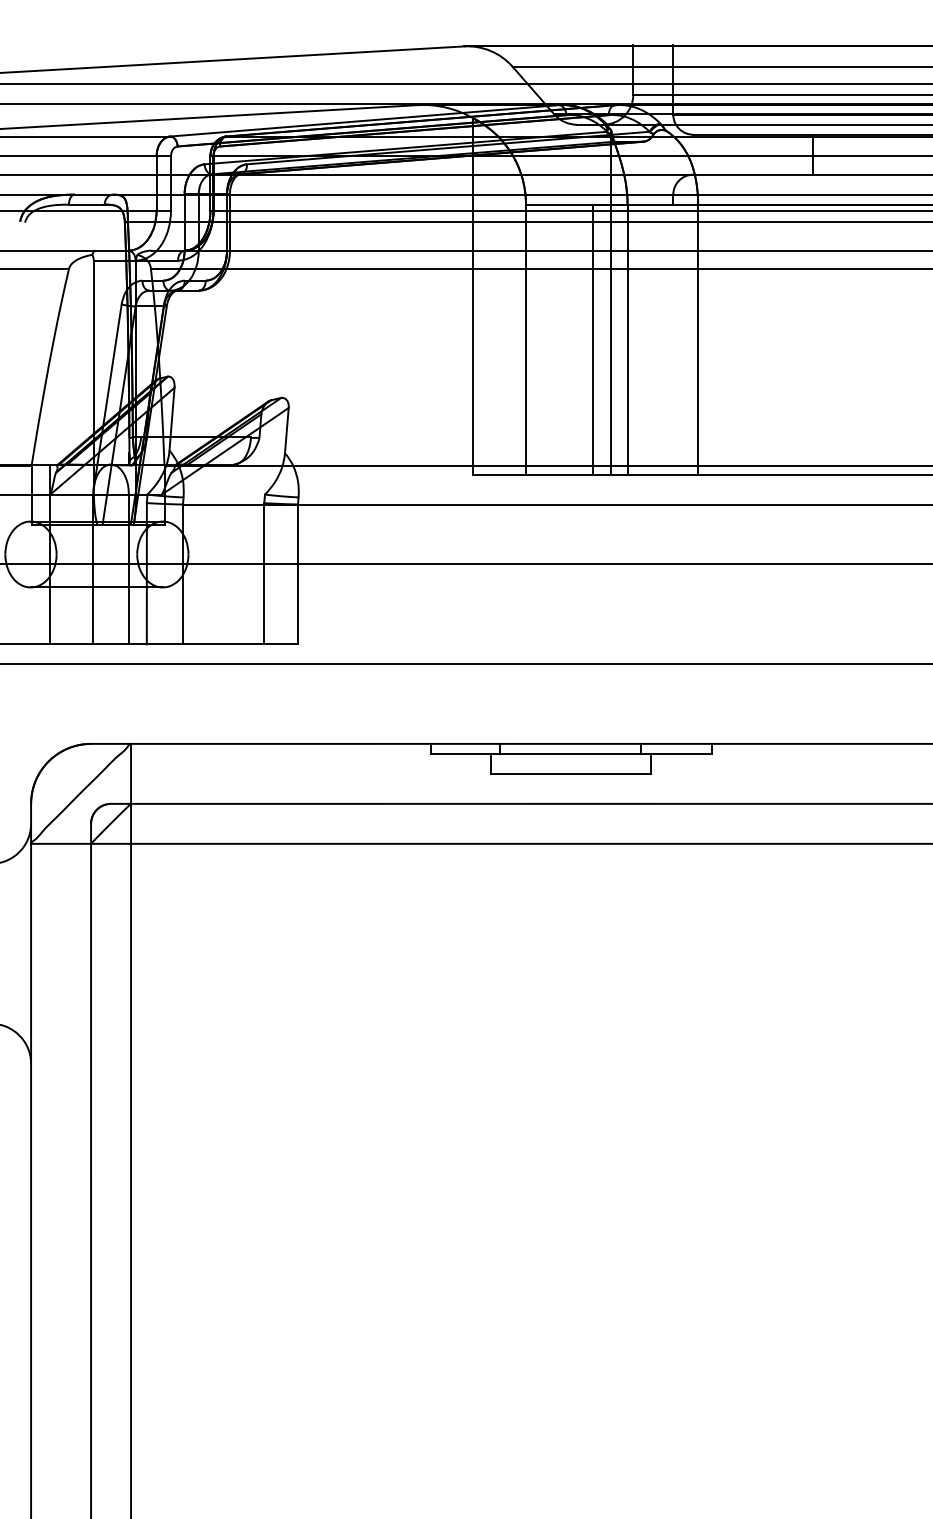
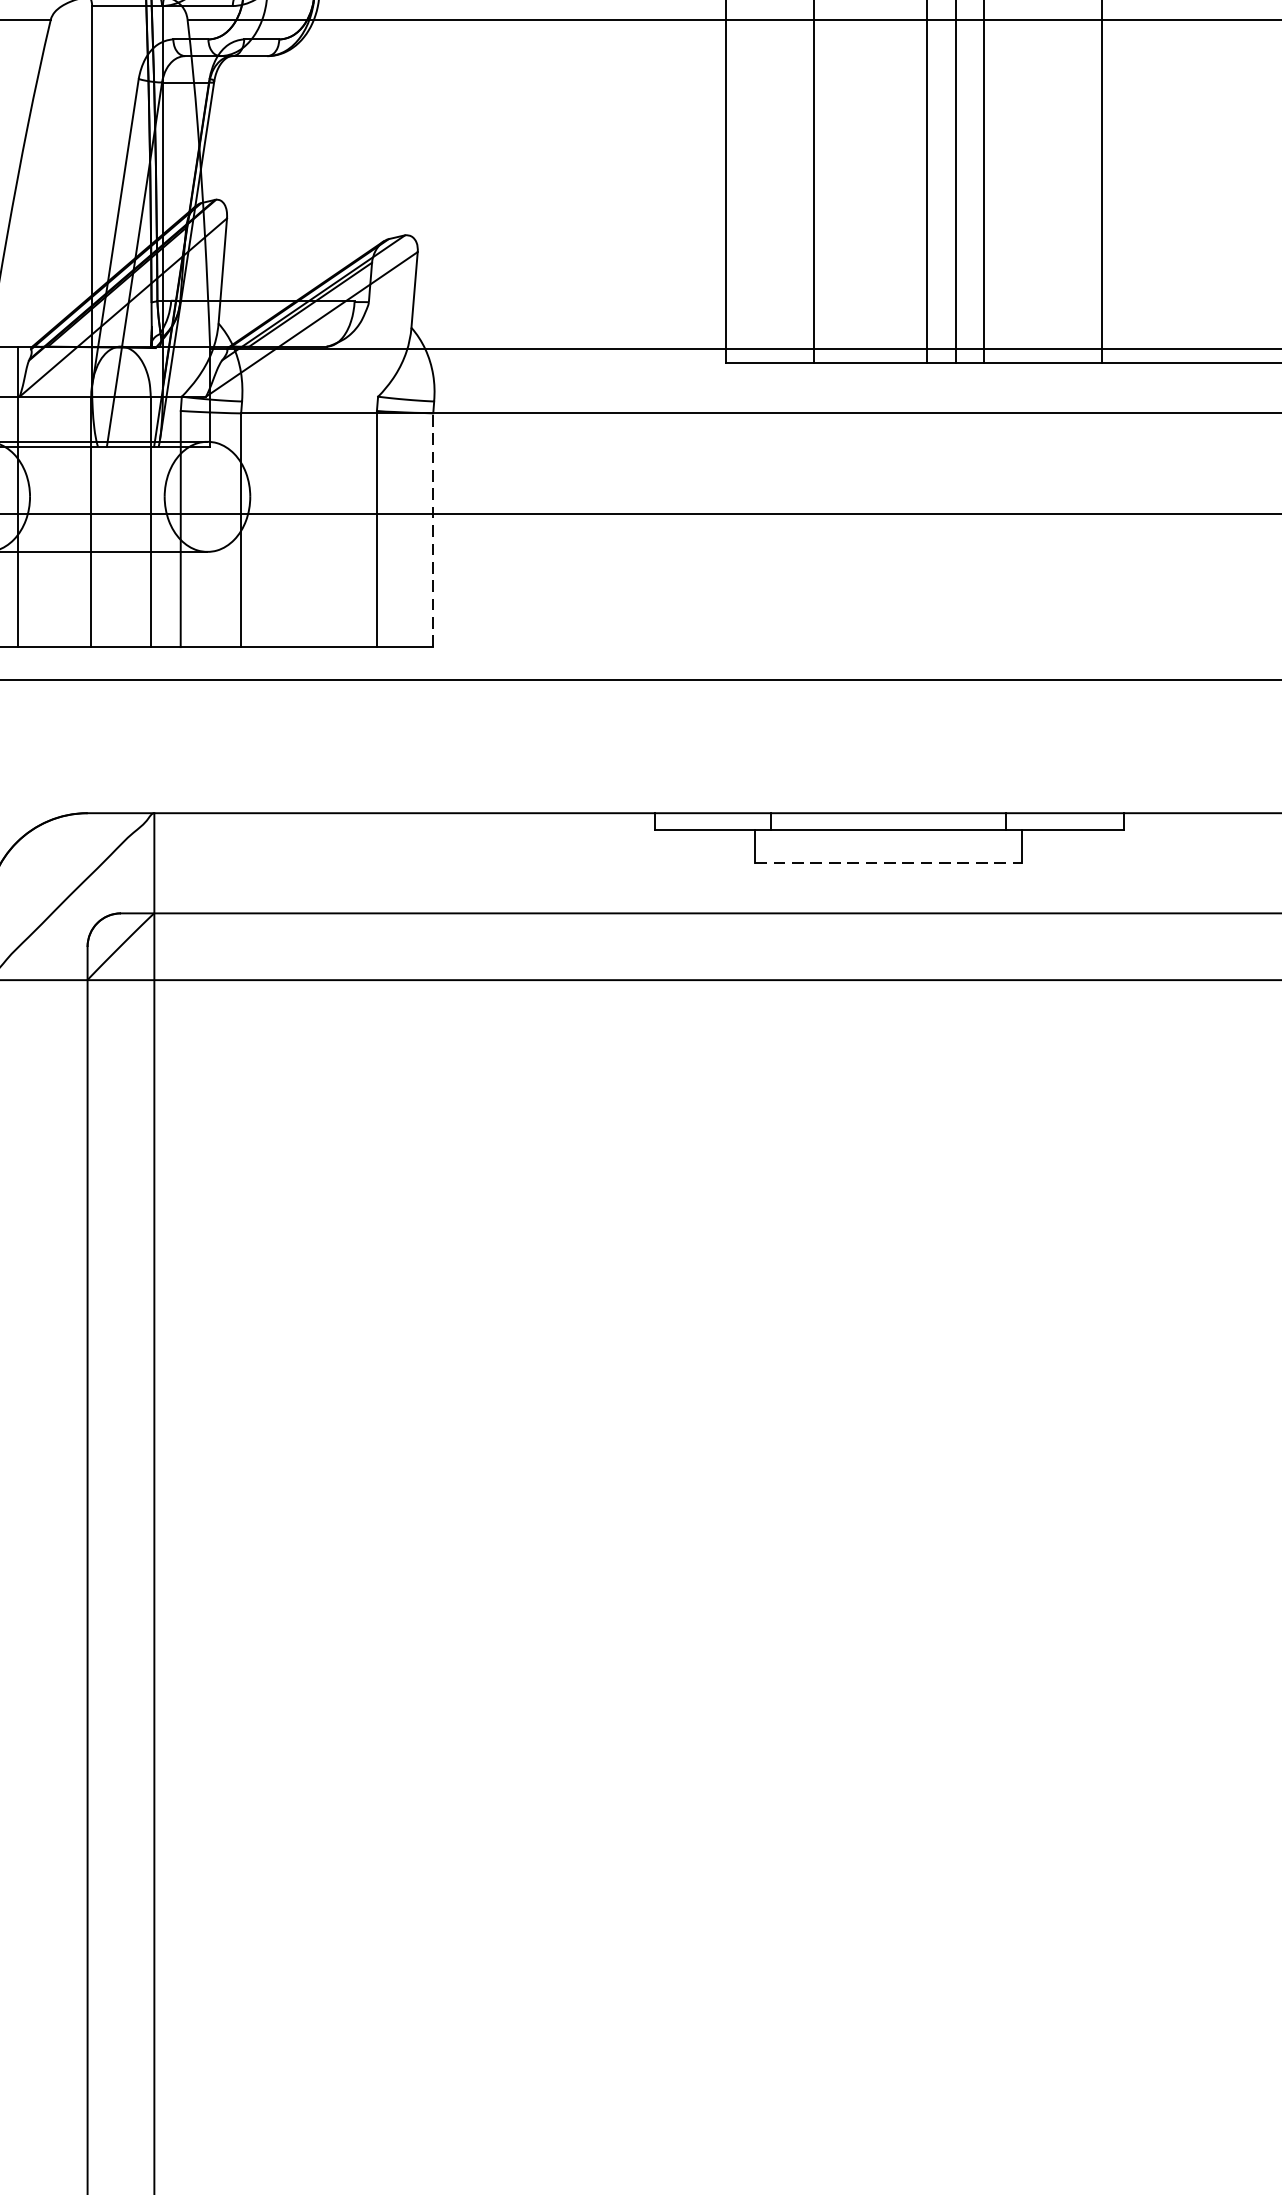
line: (297, 574) -> (432, 530), solid -> dashed
line: (570, 773) -> (888, 862), solid -> dashed

